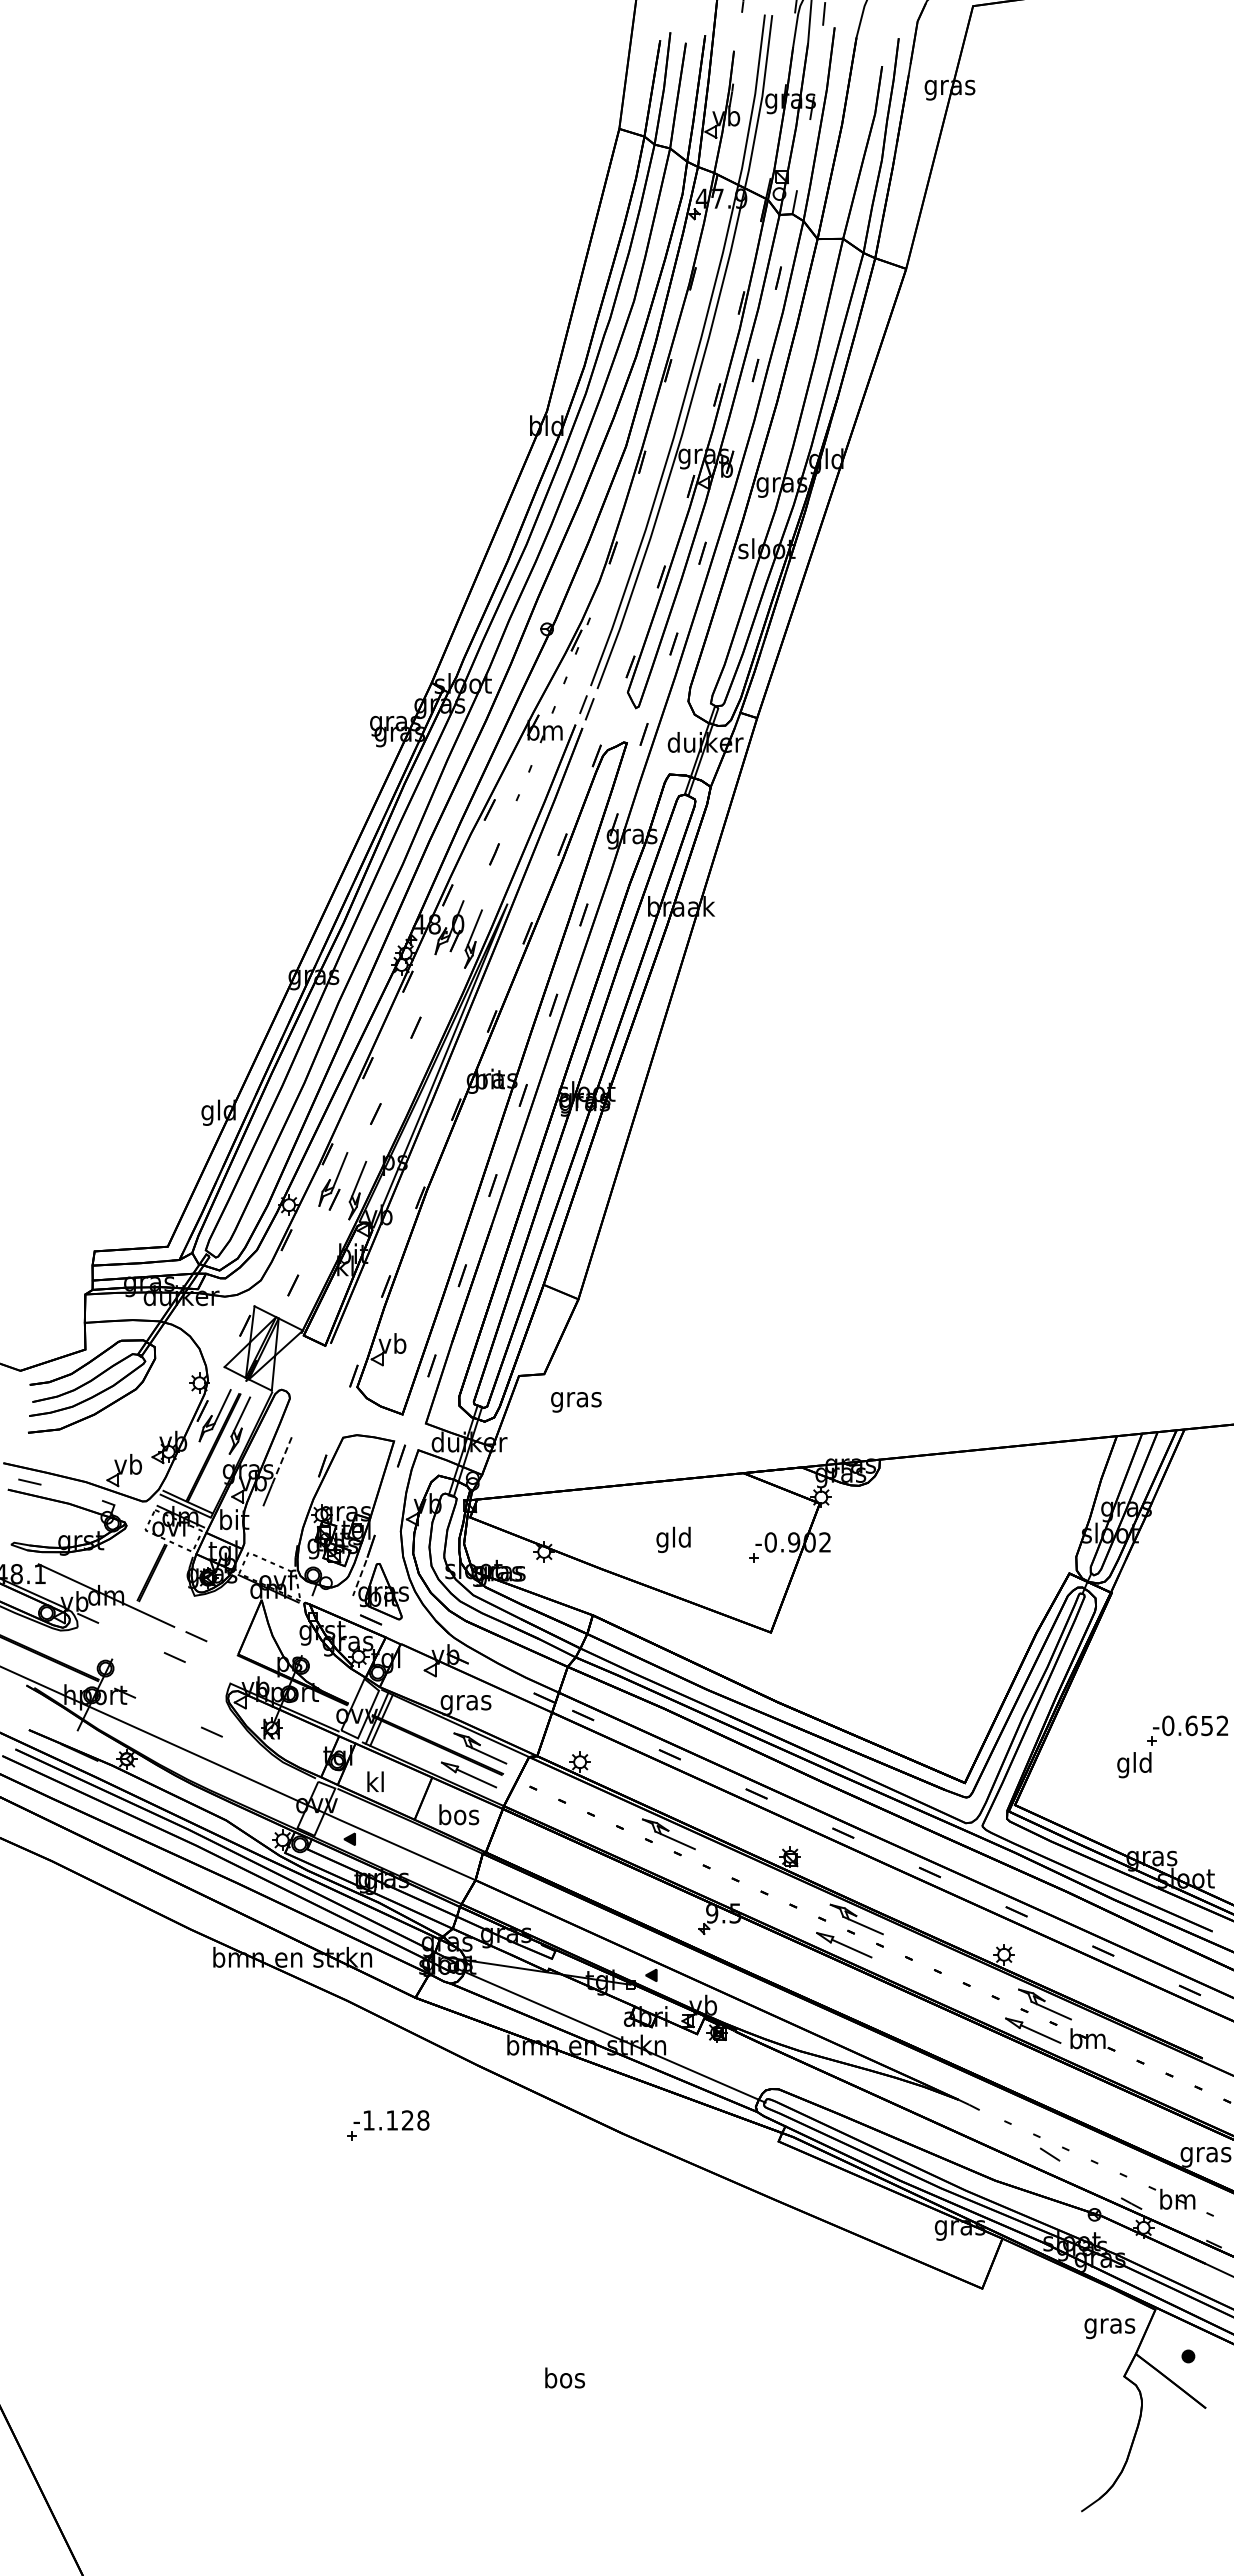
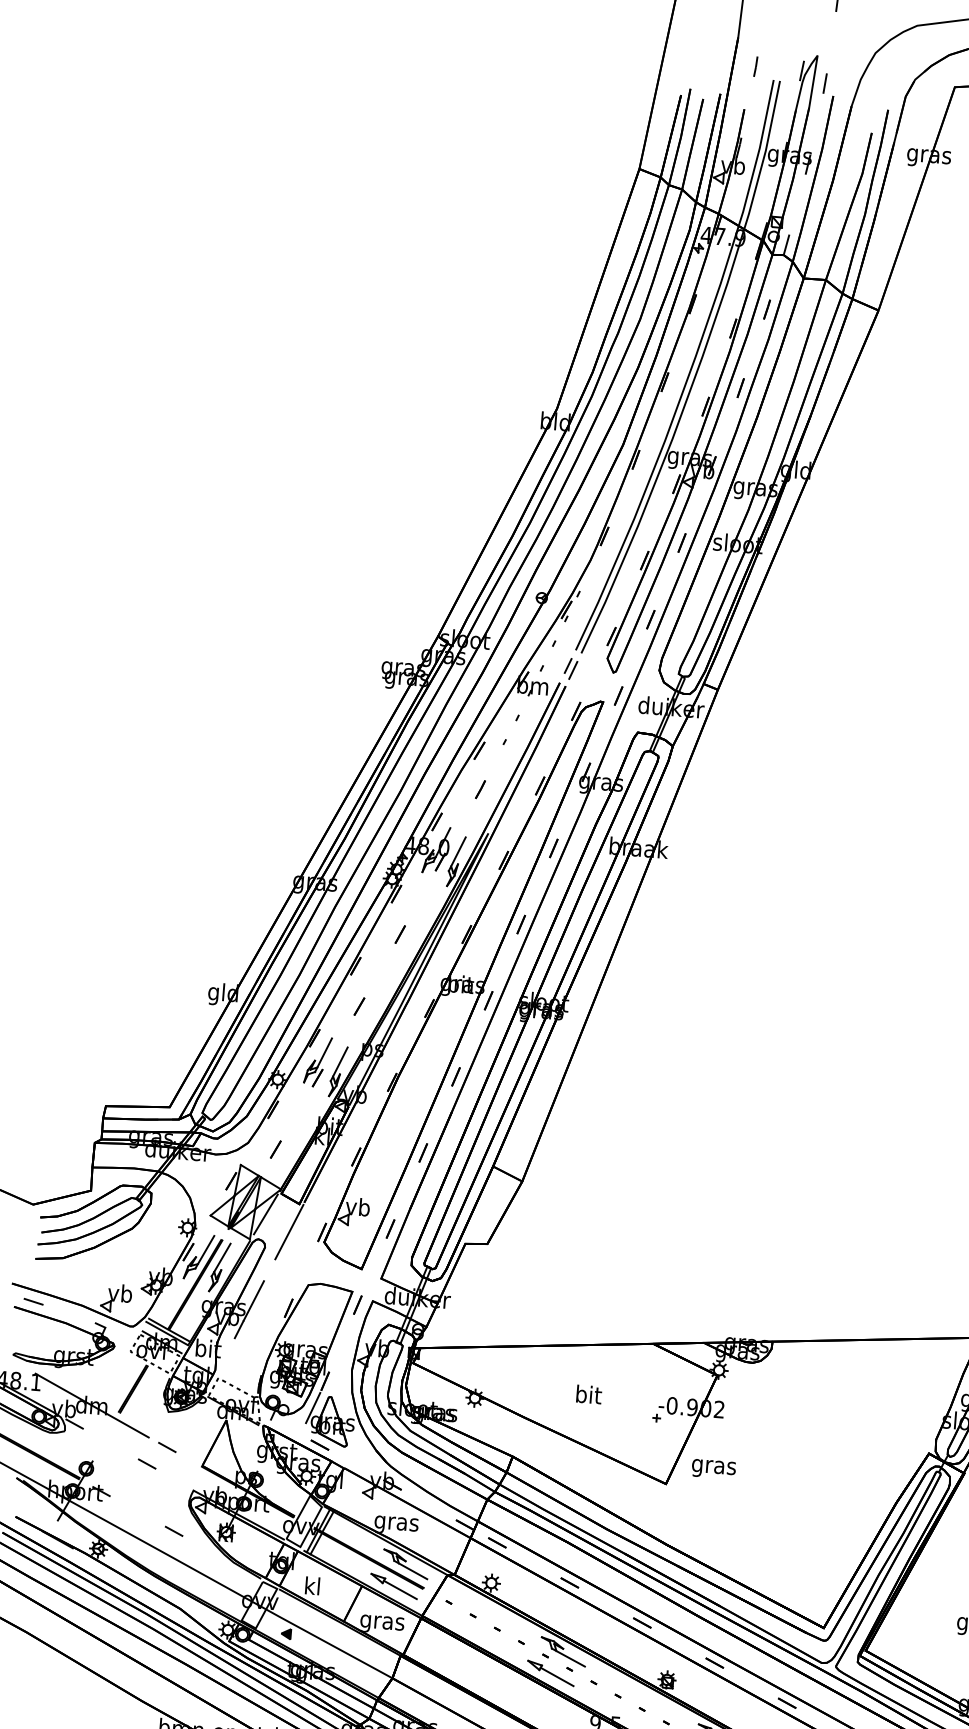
line: (287, 1360) -> (265, 1214), added
line: (315, 1378) -> (288, 1231), added
text: (576, 1402) -> (713, 1469), moved
line: (282, 1460) -> (254, 1300), dashed -> solid
text: (673, 1539) -> (587, 1396), gld -> bit
line: (359, 1578) -> (312, 1408), dashed -> solid
text: (458, 1817) -> (382, 1622), bos -> gras
part: (656, 1859) -> (550, 1672), added

